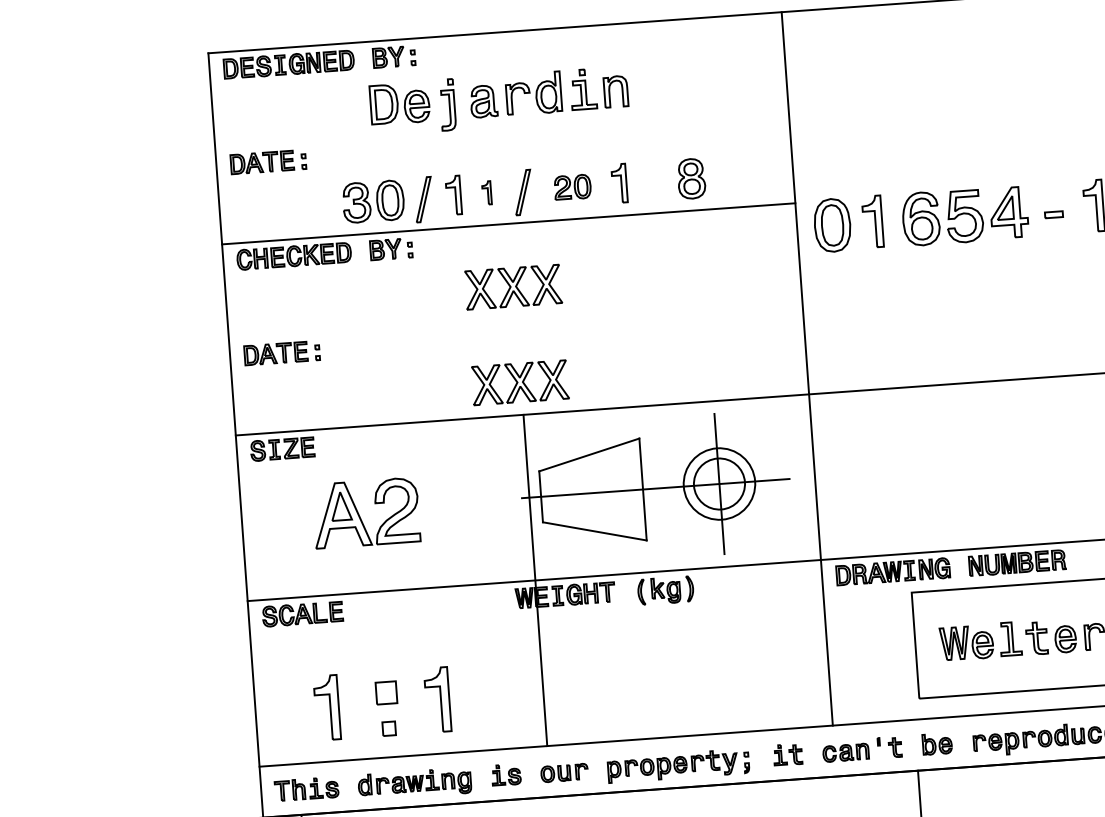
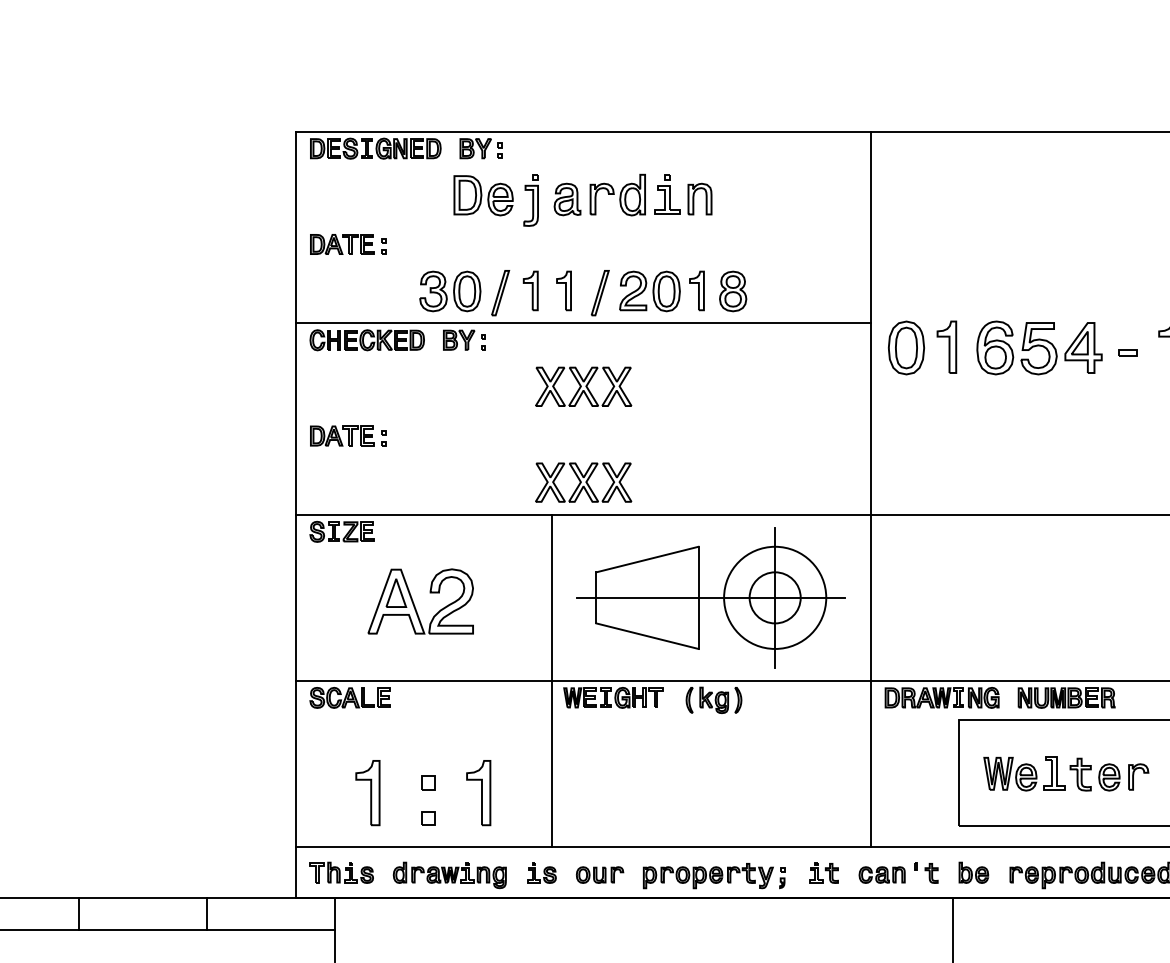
part: (691, 178) -> (733, 291), moved
part: (572, 187) -> (649, 291), size x1.67
part: (486, 192) -> (563, 290), size x1.67
circle: (719, 483) -> (775, 597), size x1.43
line: (535, 580) -> (551, 680), moved
part: (386, 692) -> (428, 782), size x0.62

